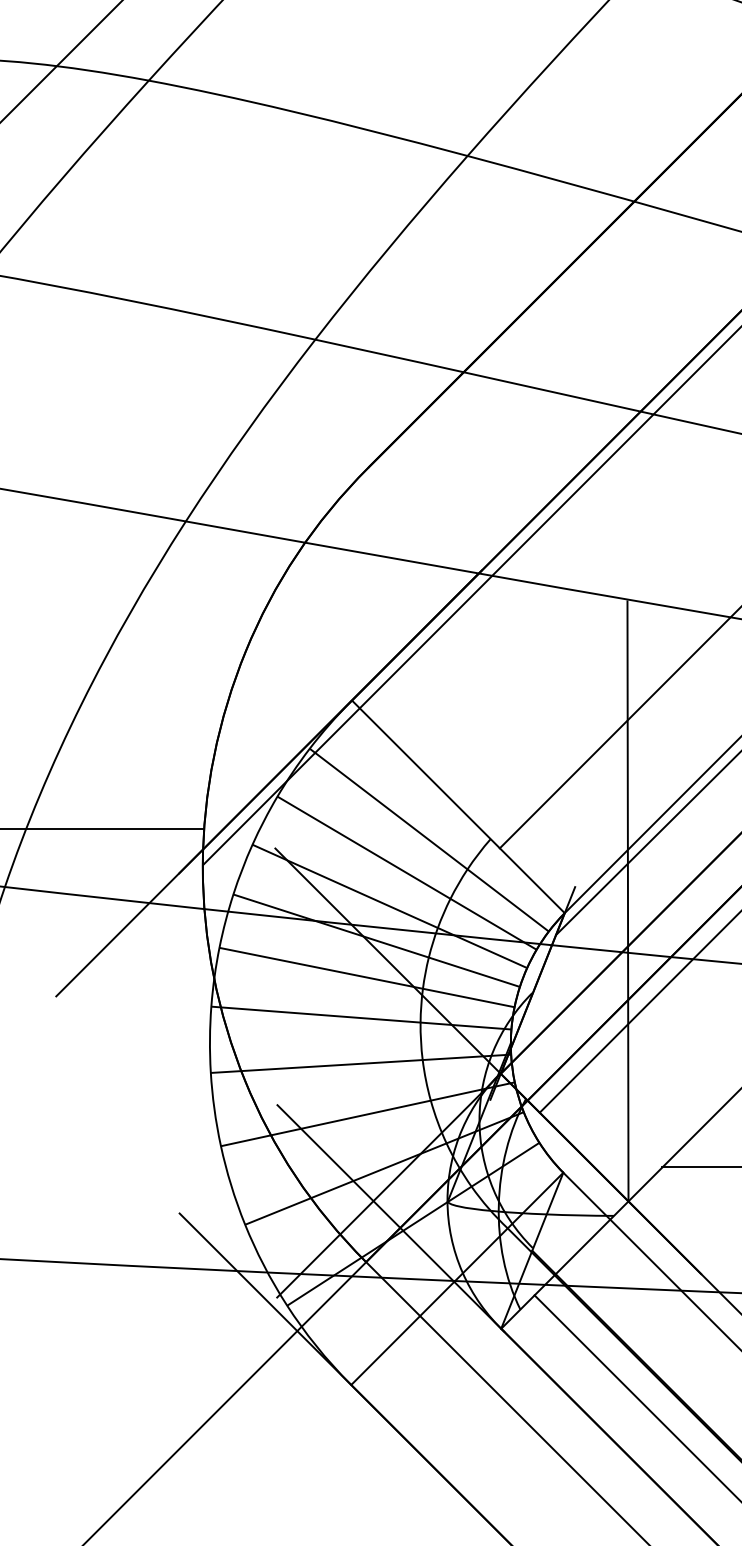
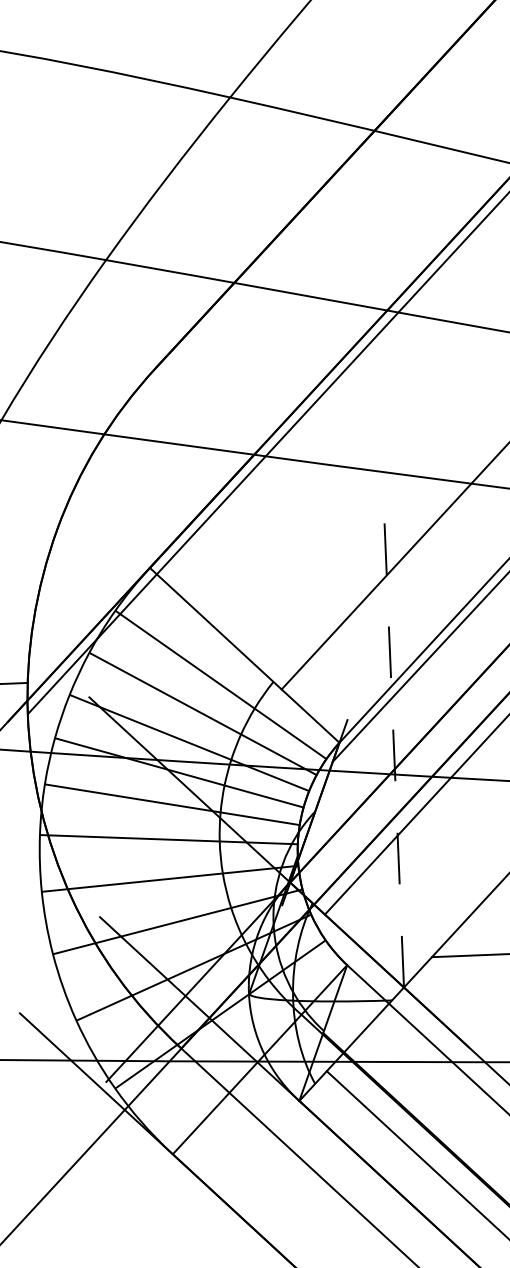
line: (627, 900) -> (392, 729), solid -> dashed

